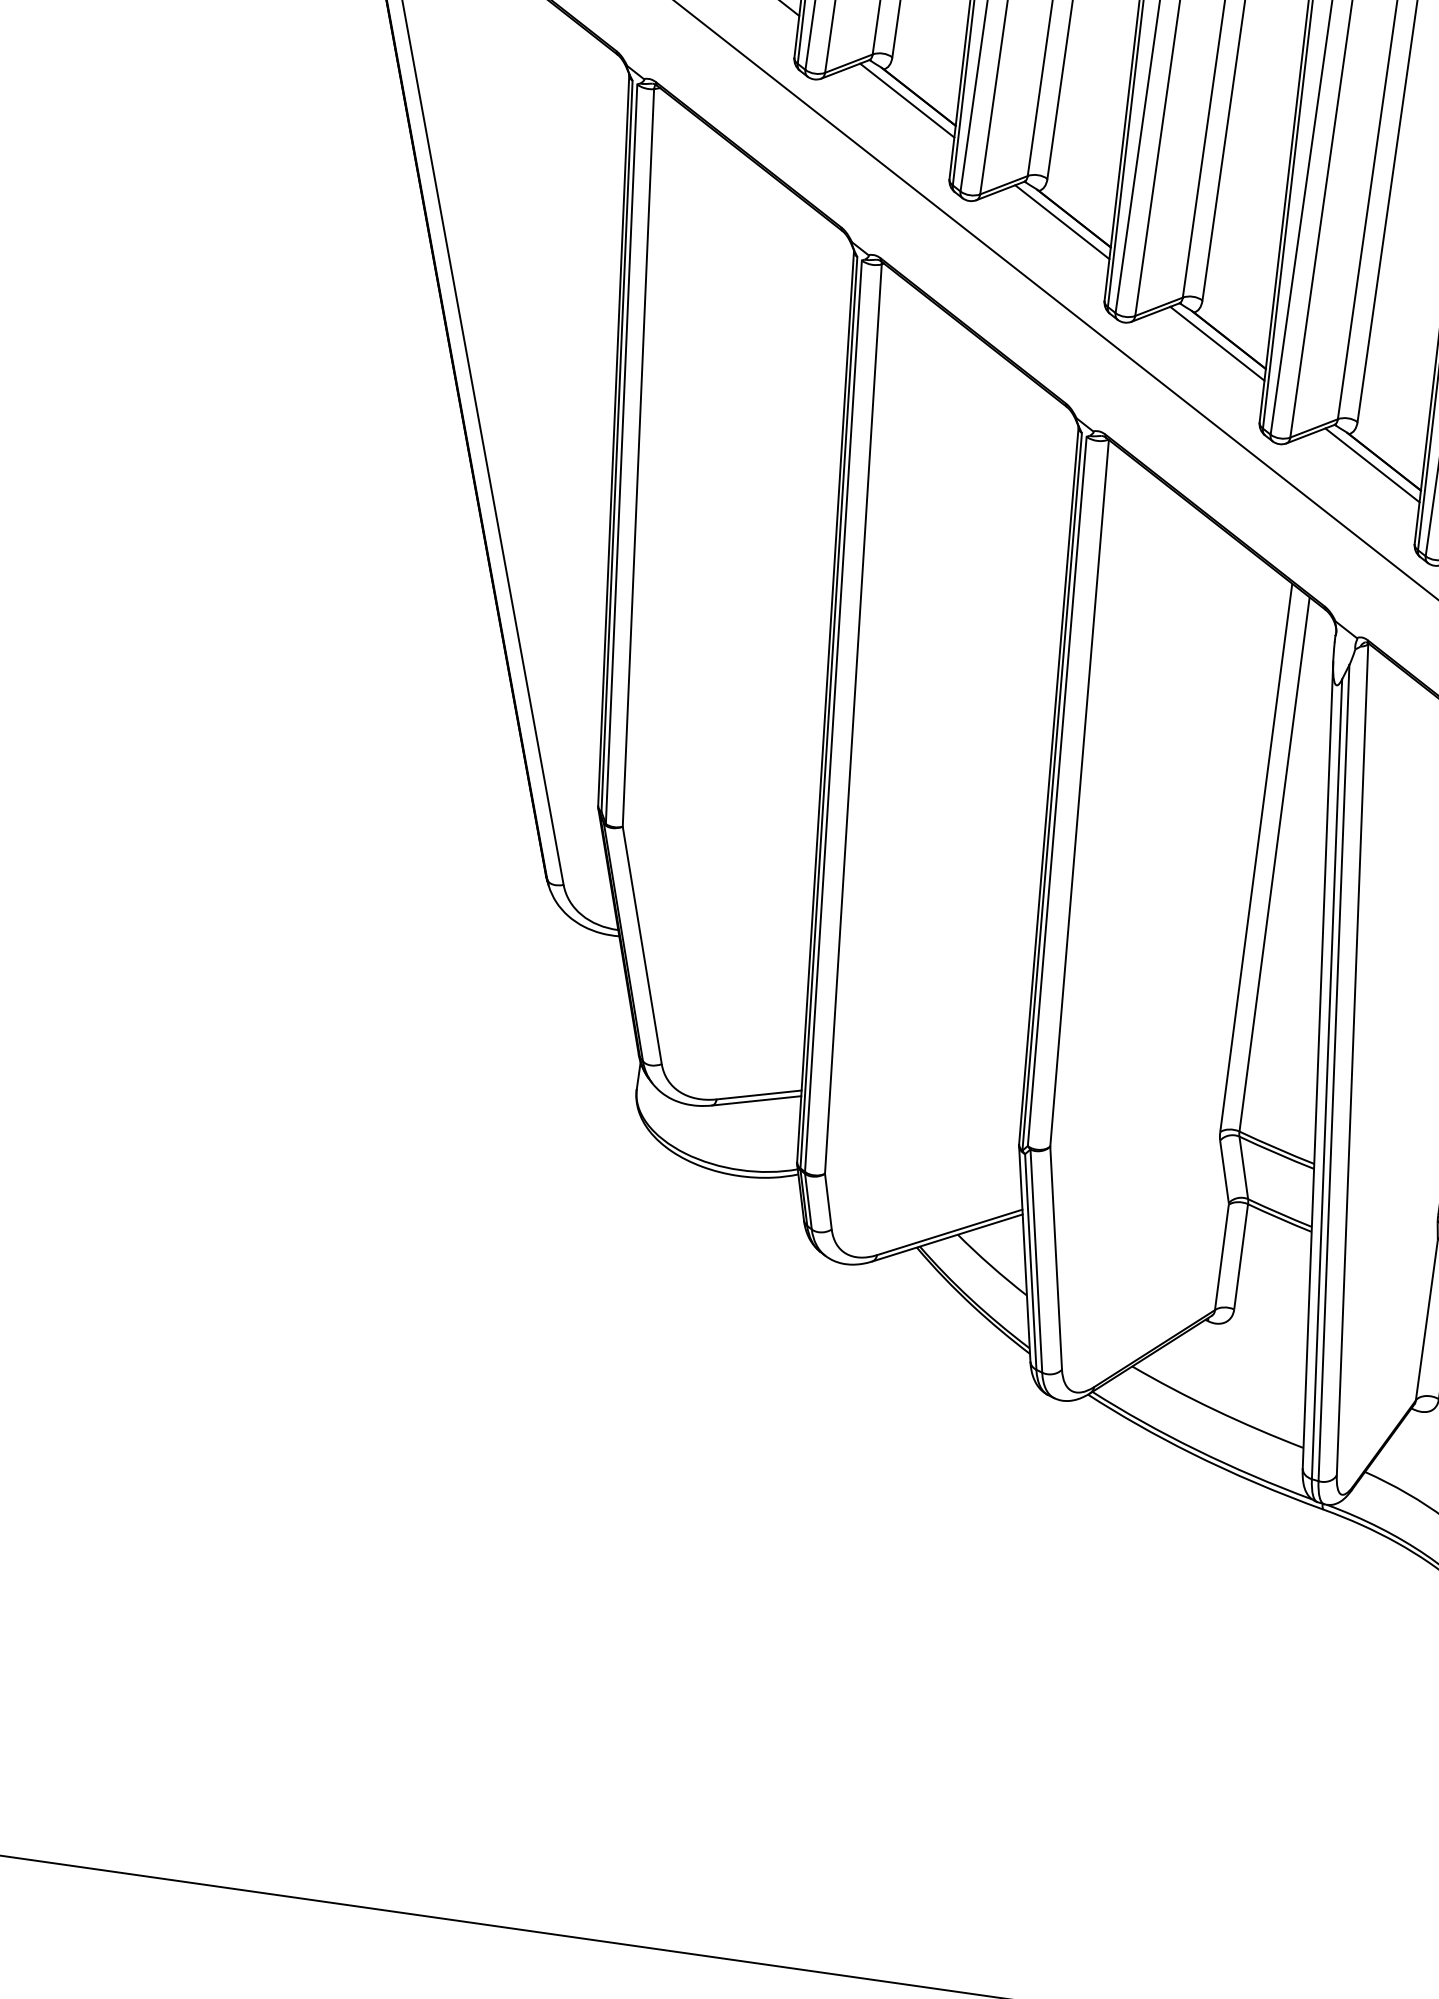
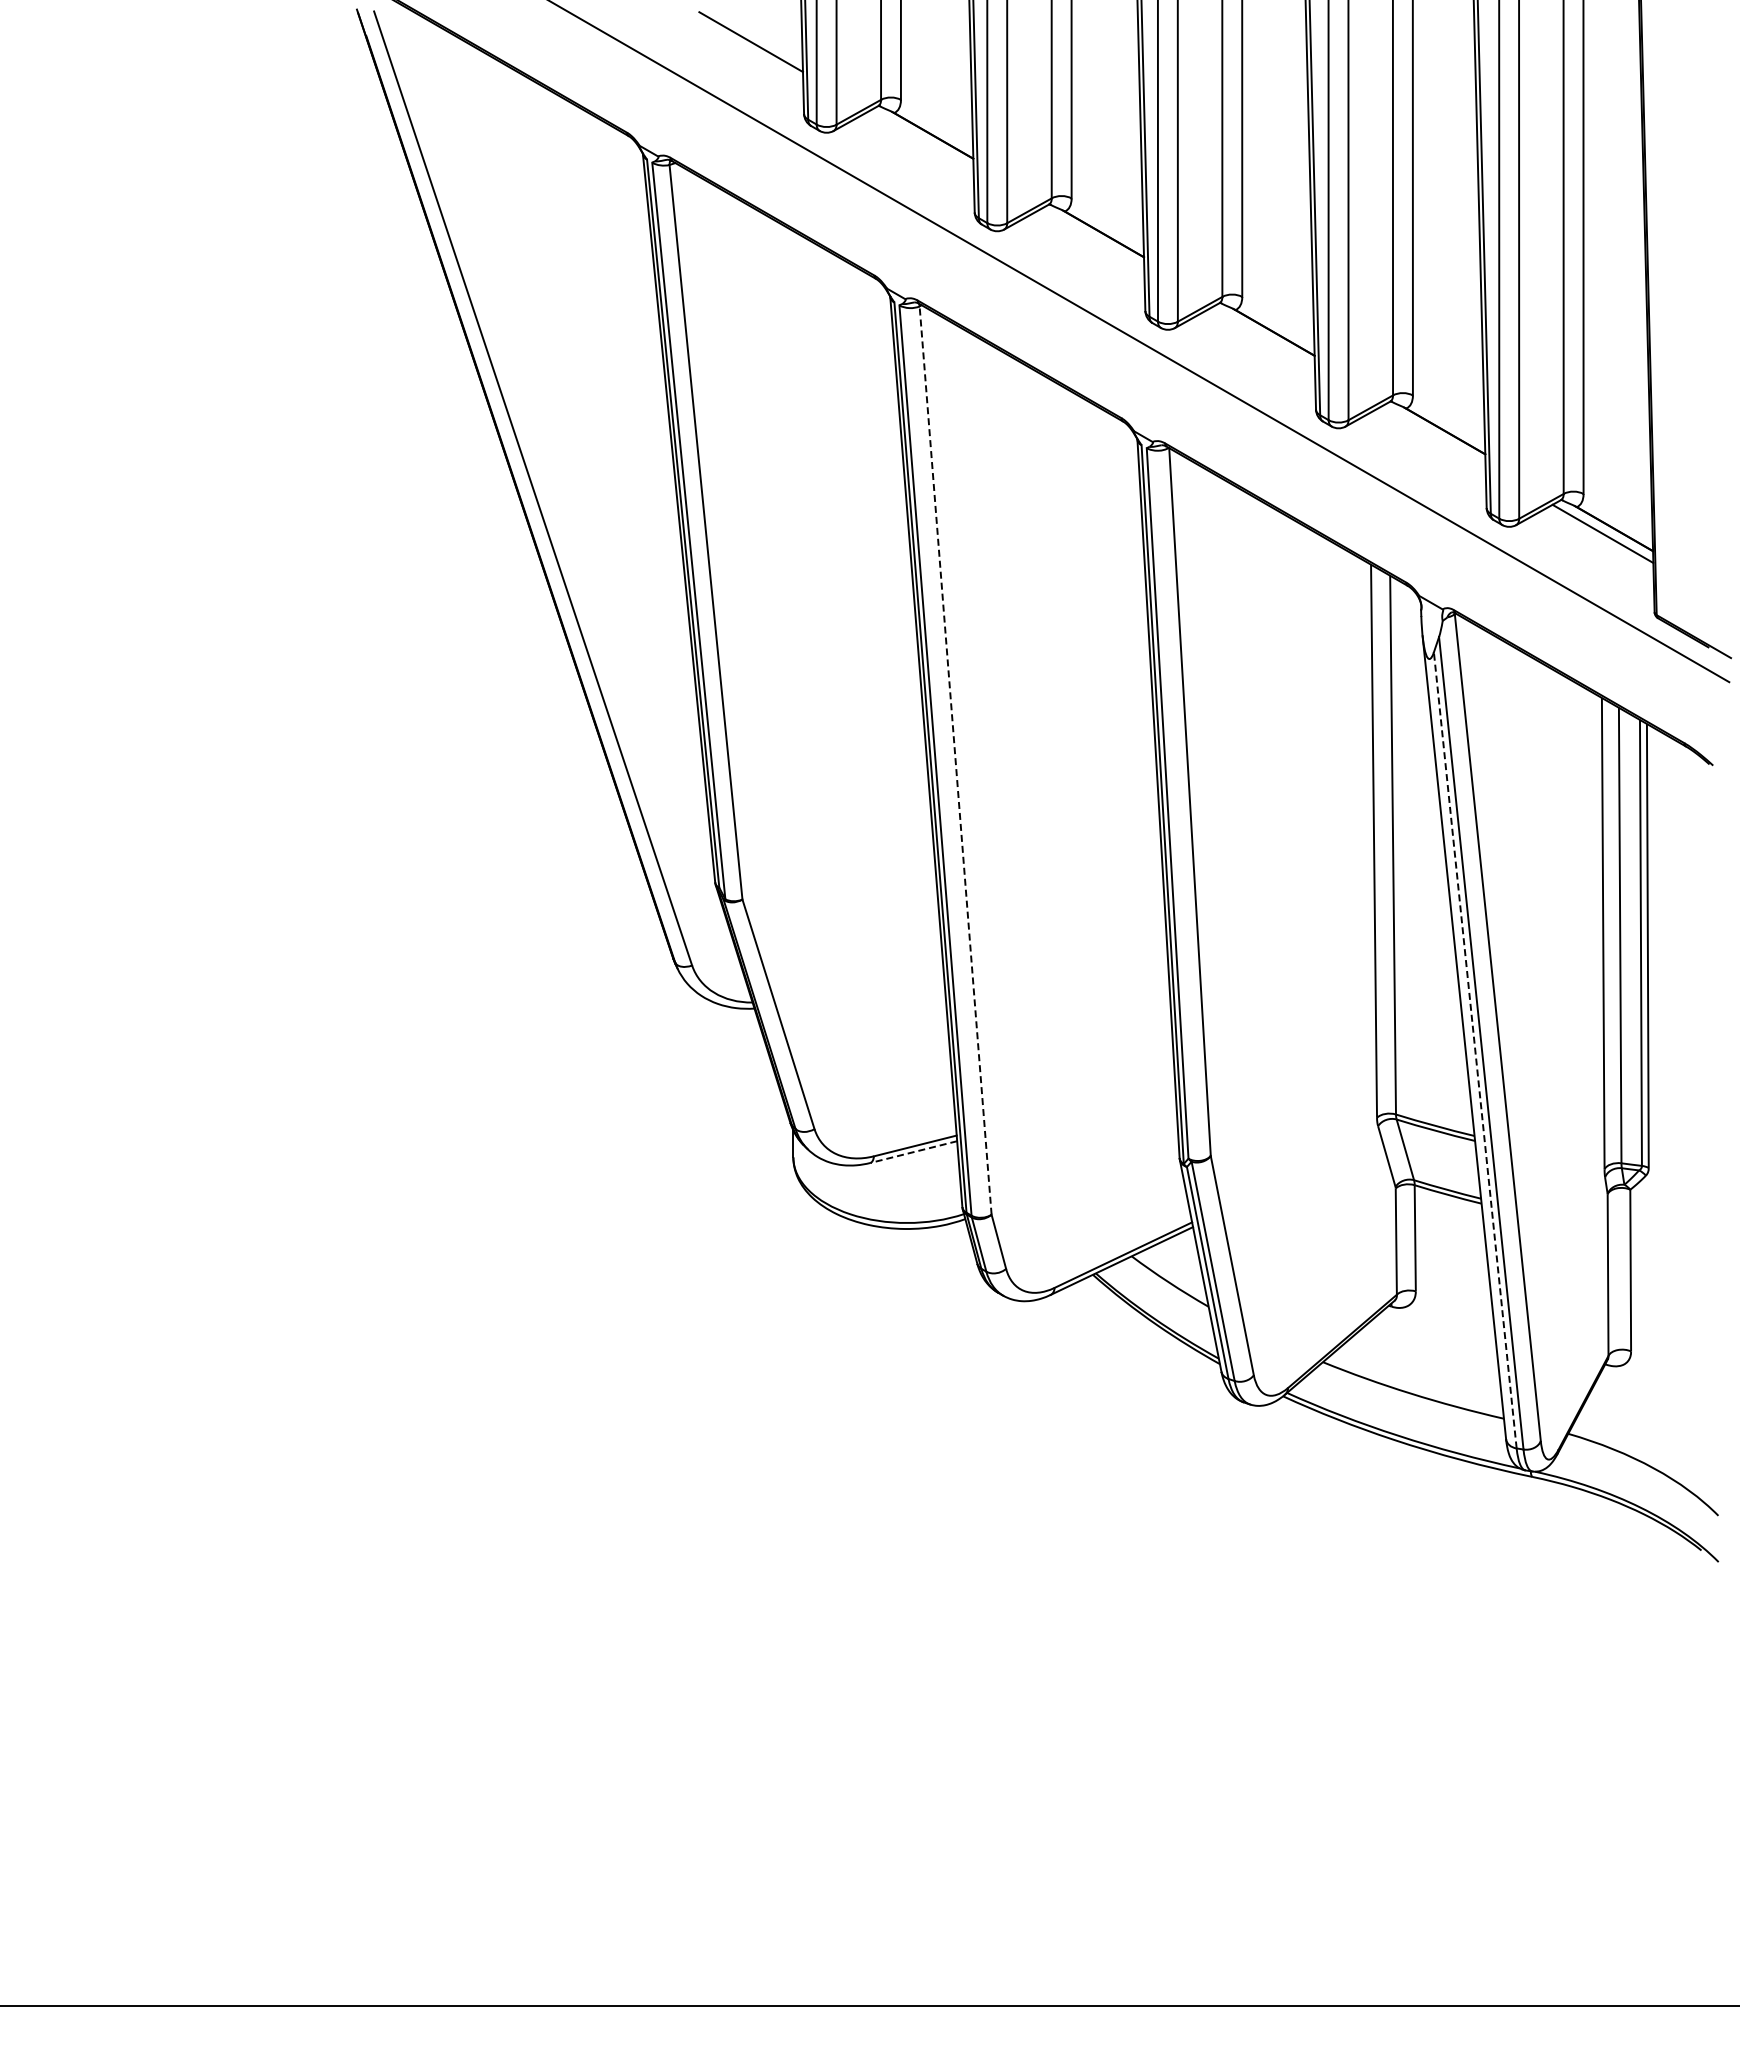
line: (906, 100) -> (921, 140), removed
line: (1062, 222) -> (1092, 239), removed
line: (1216, 343) -> (1262, 337), removed
line: (1372, 465) -> (1433, 436), removed
line: (853, 719) -> (955, 760), solid -> dashed
line: (1327, 1078) -> (1475, 1049), solid -> dashed
line: (756, 1101) -> (913, 1152), solid -> dashed

